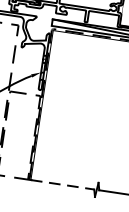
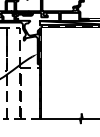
line: (64, 184) -> (61, 118), dashed -> solid

